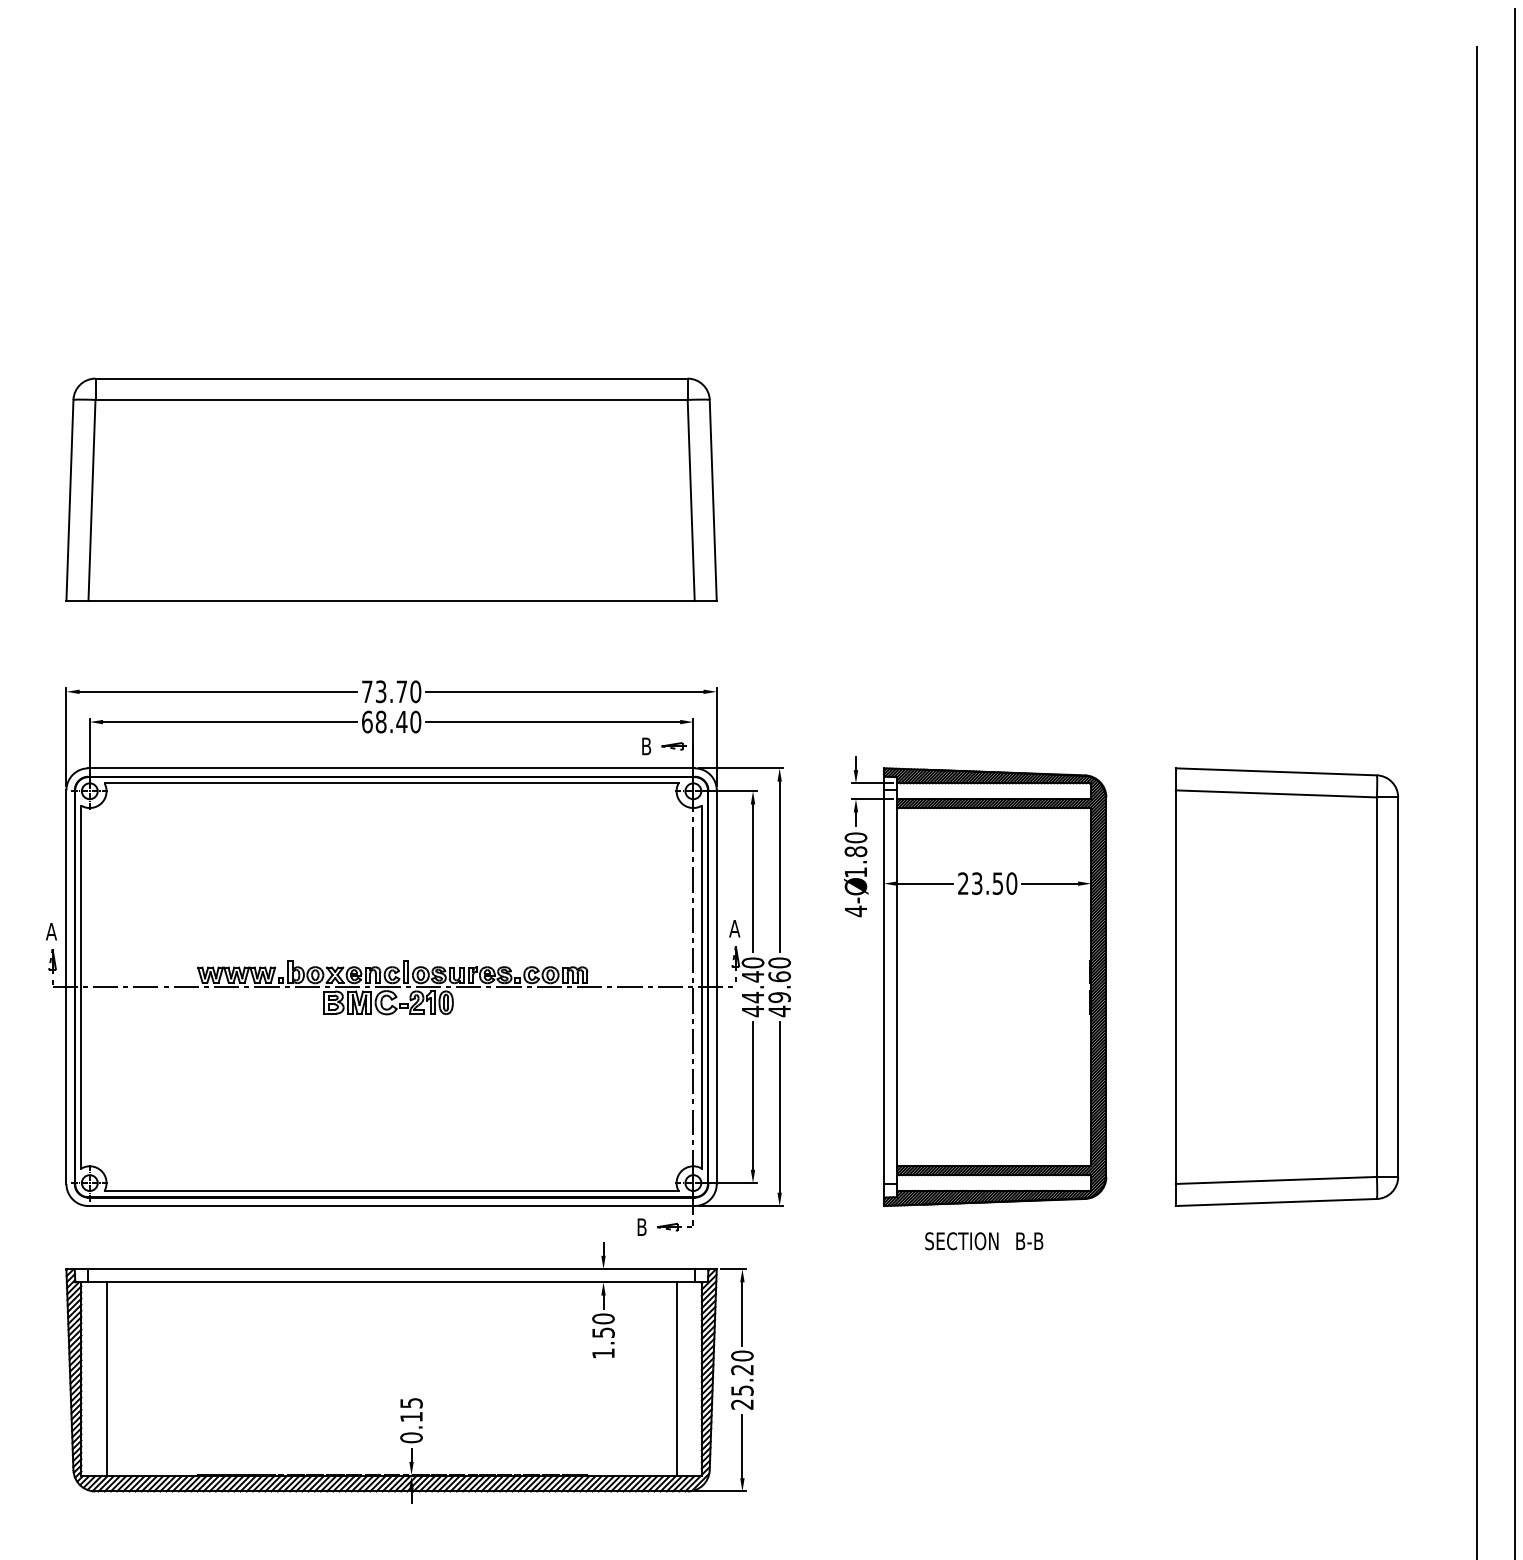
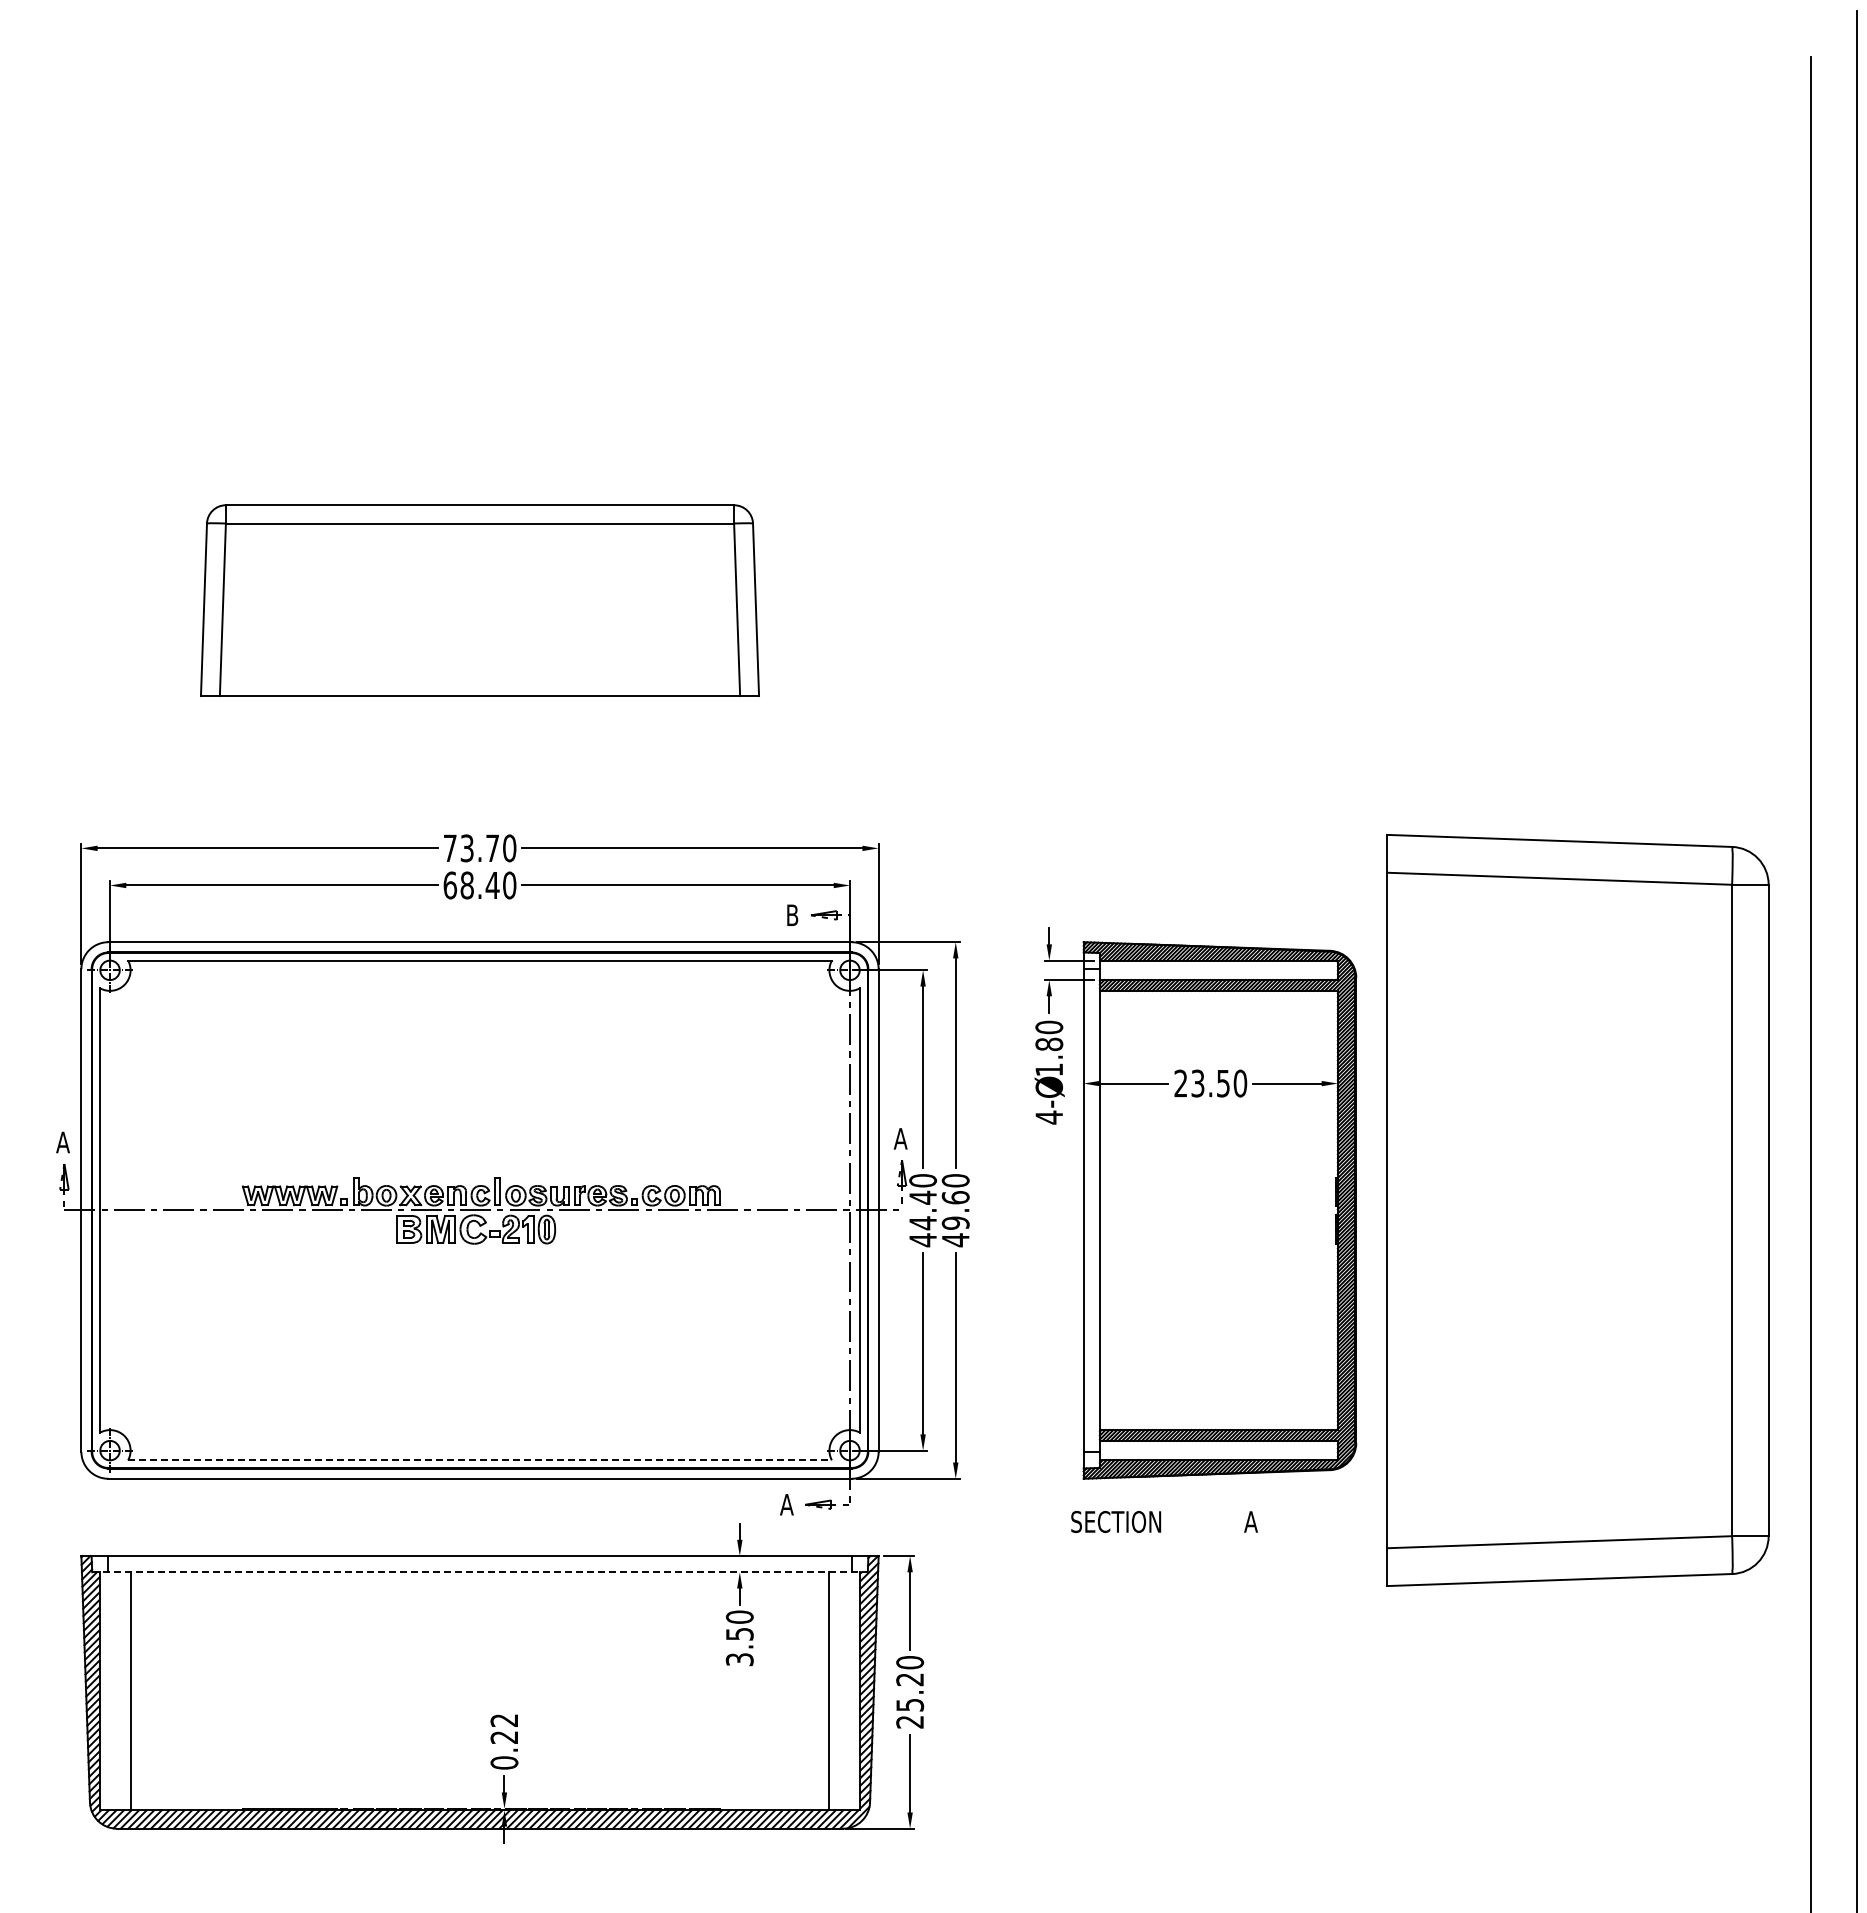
part: (391, 489) -> (479, 600), size x0.7
part: (1286, 987) -> (1577, 1210), size x1.4
line: (391, 1191) -> (480, 1460), solid -> dashed
text: (641, 1227) -> (786, 1504), B -> A
text: (962, 1240) -> (1116, 1521), moved
text: (1029, 1240) -> (1261, 1521), B-B -> A
line: (391, 1282) -> (480, 1572), solid -> dashed
text: (603, 1353) -> (739, 1659), 1.50 -> 3.50
text: (411, 1409) -> (504, 1728), 0.15 -> 0.22

